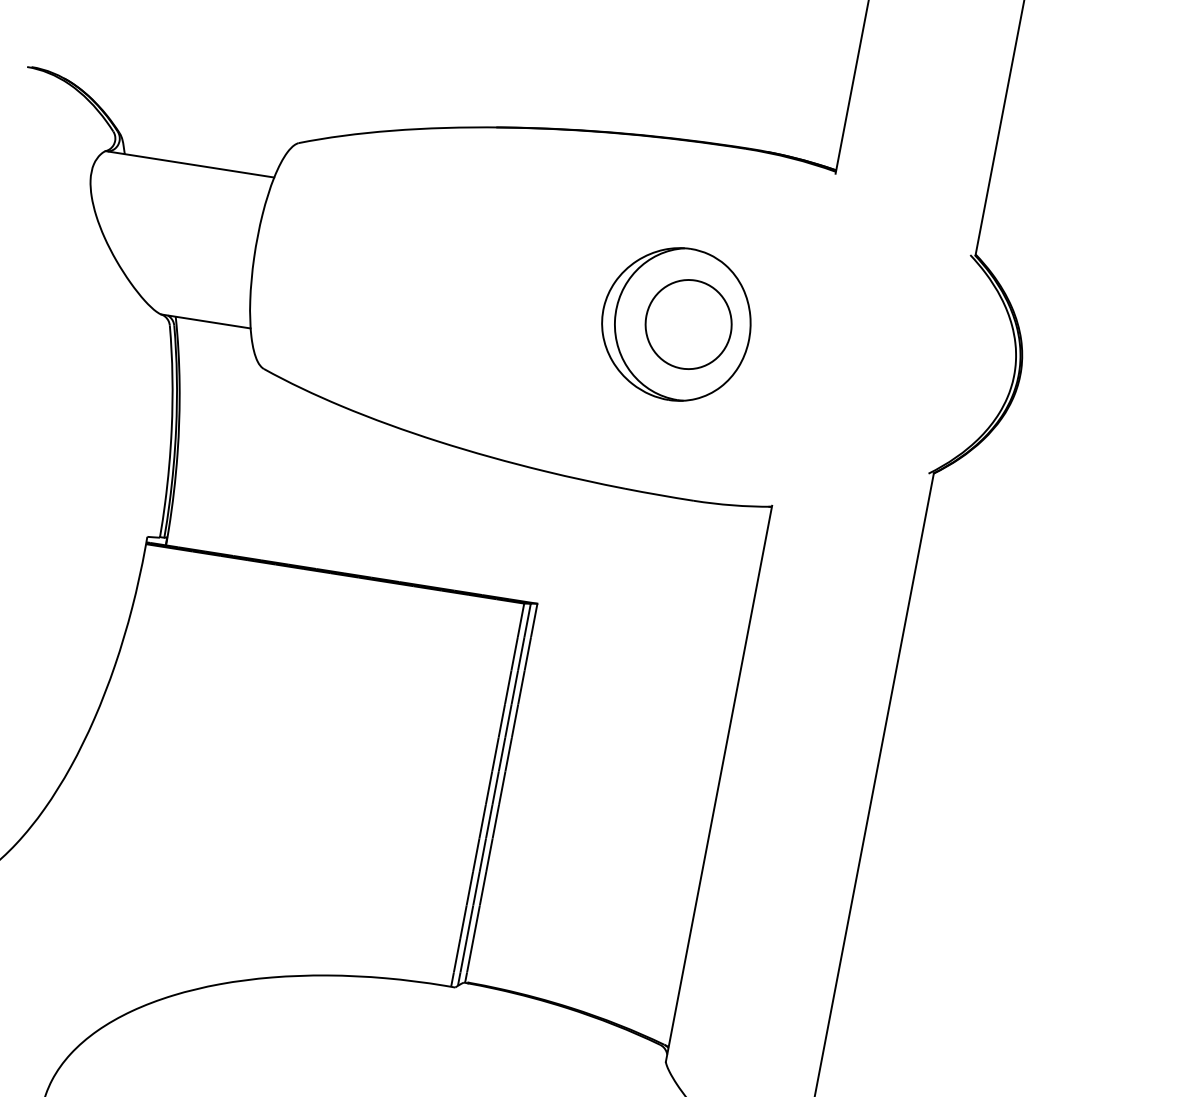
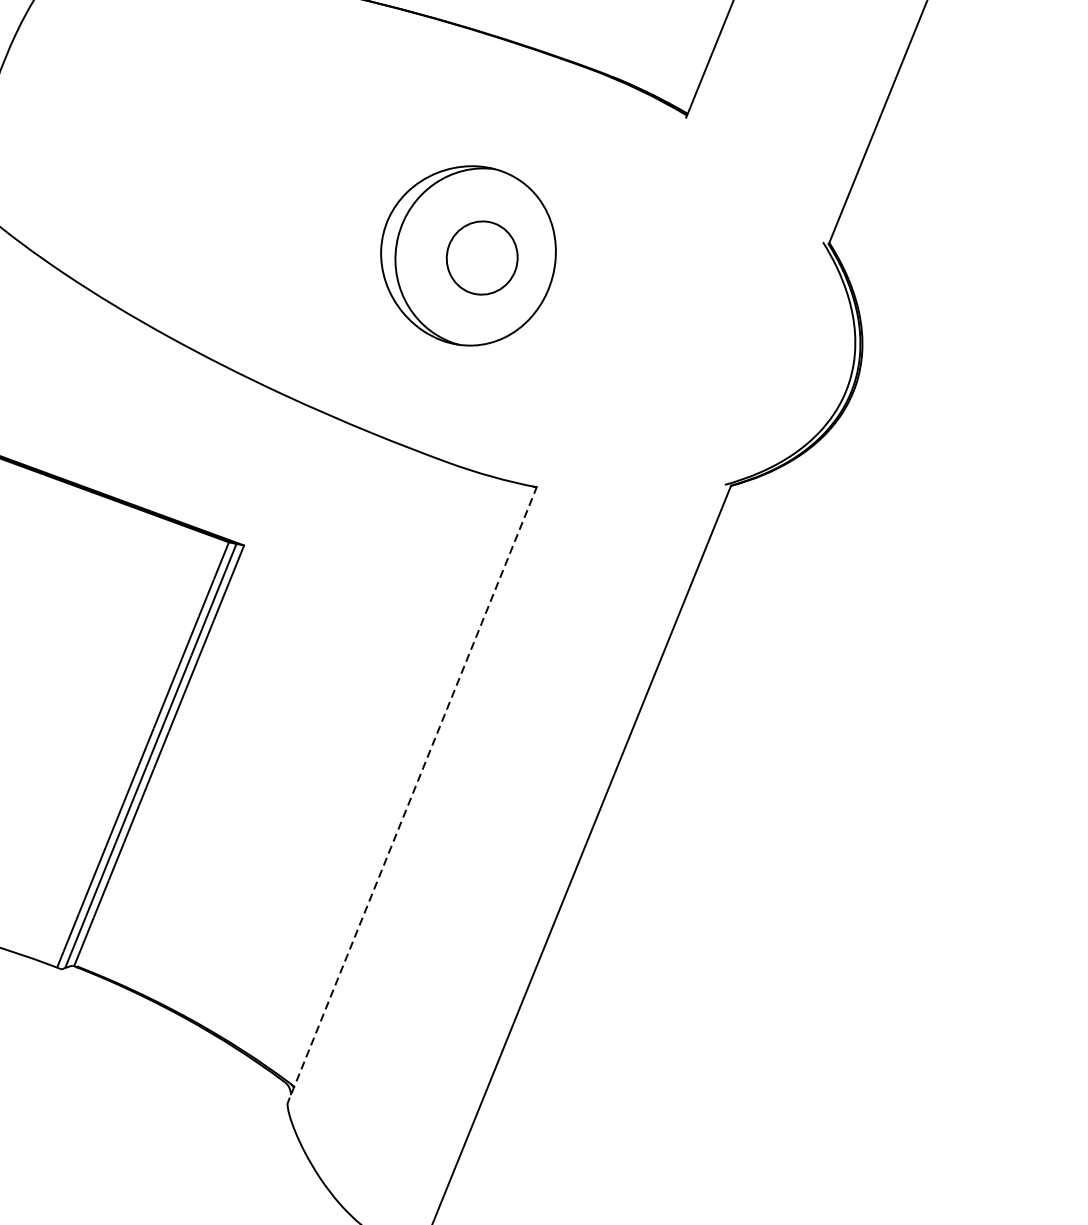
part: (688, 324) -> (482, 257), size x0.7
line: (718, 784) -> (411, 795), solid -> dashed

